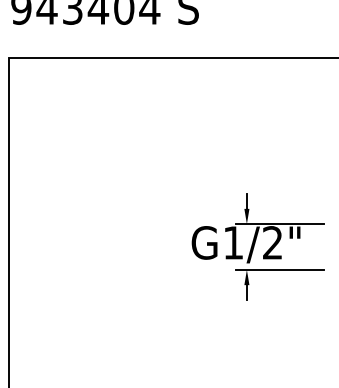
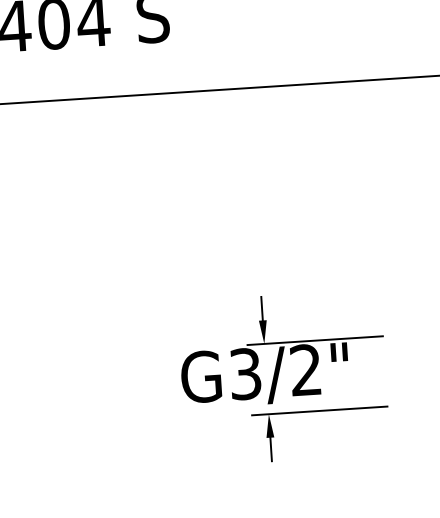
text: (233, 242) -> (245, 373), G1/2" -> G3/2"

